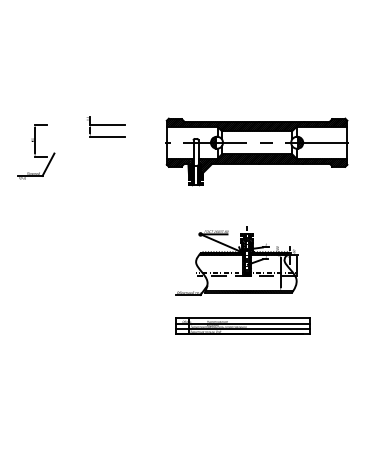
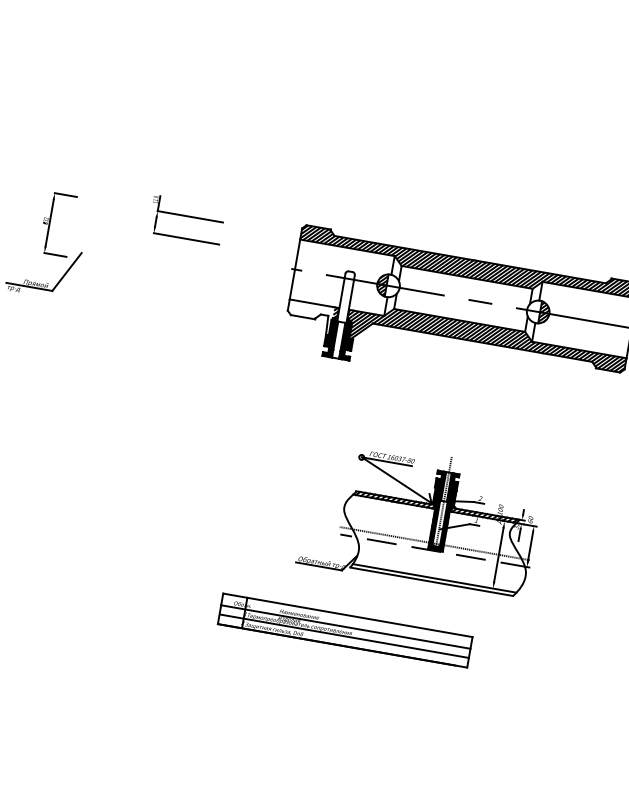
hatch: (178, 165) -> (309, 315), removed
part: (236, 261) -> (419, 519), moved
part: (242, 325) -> (344, 629), moved

